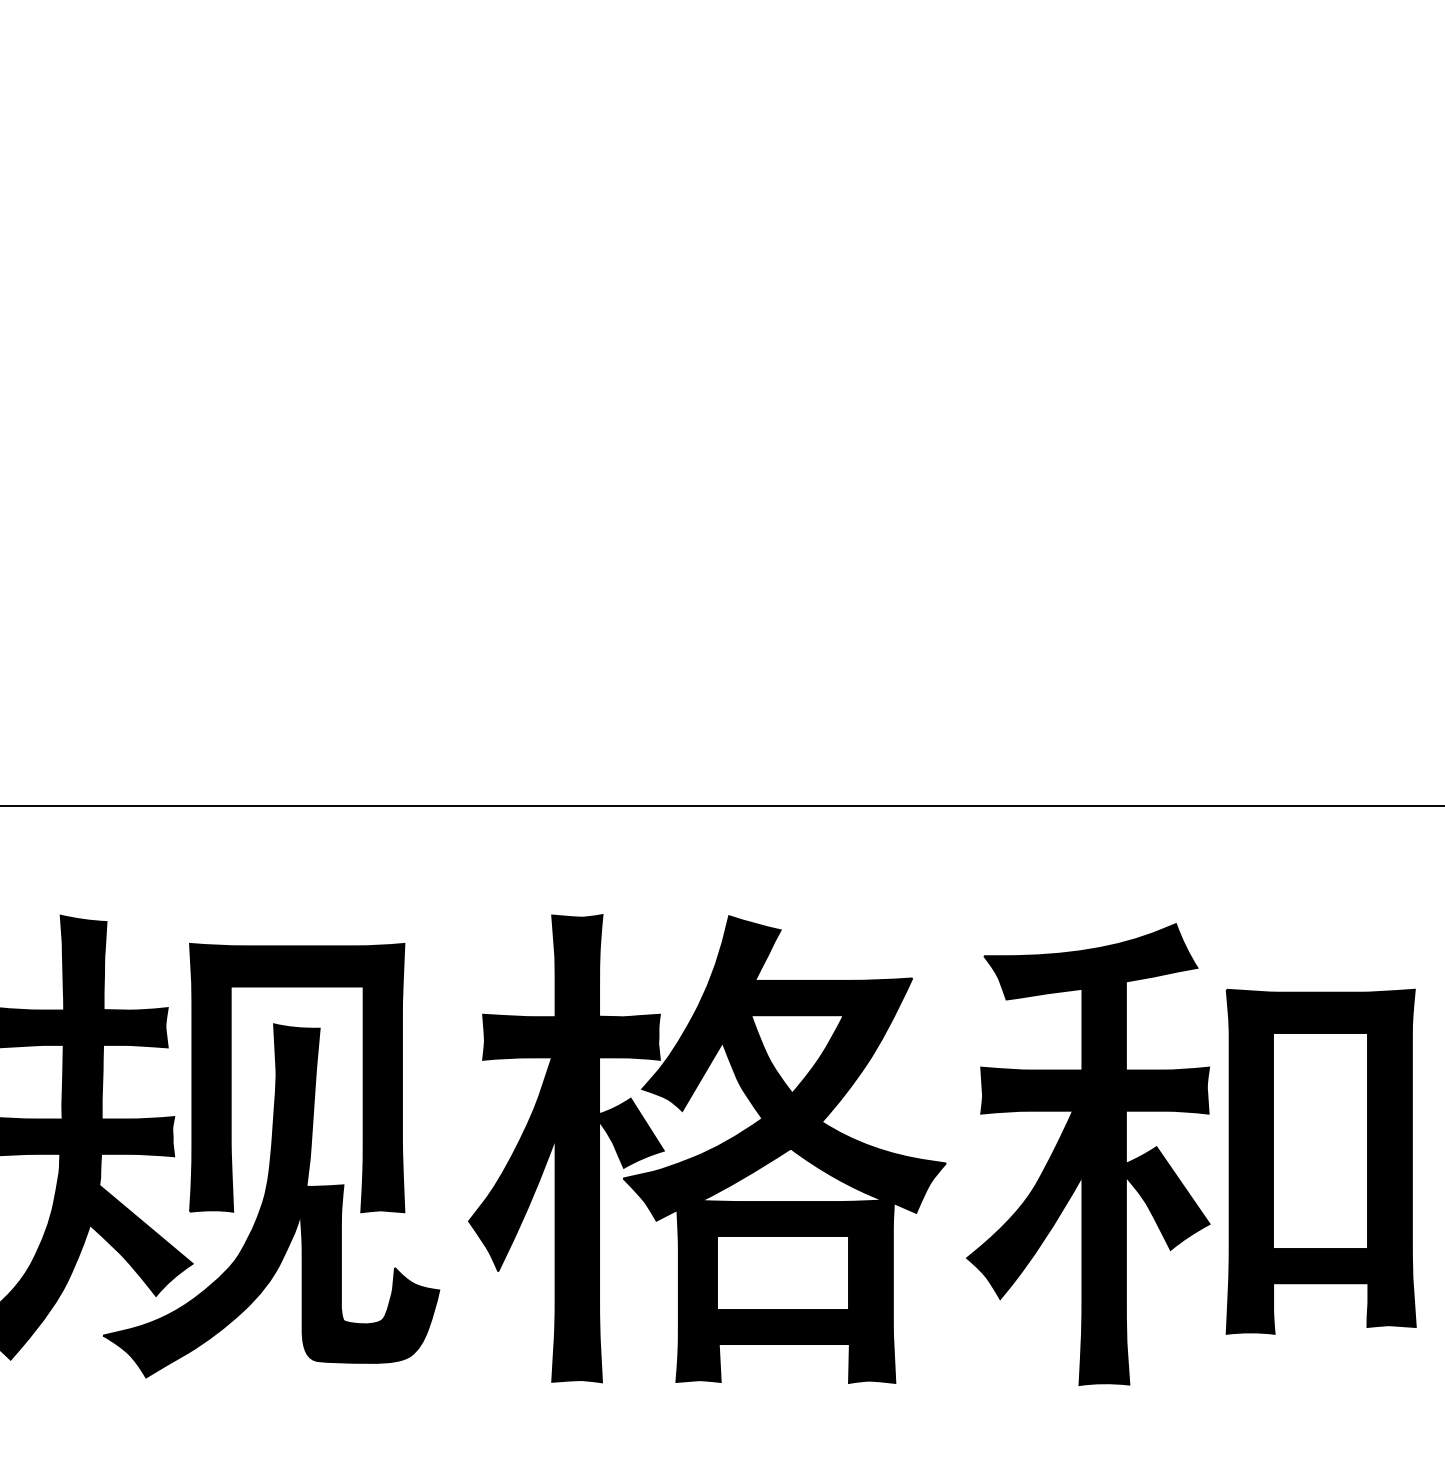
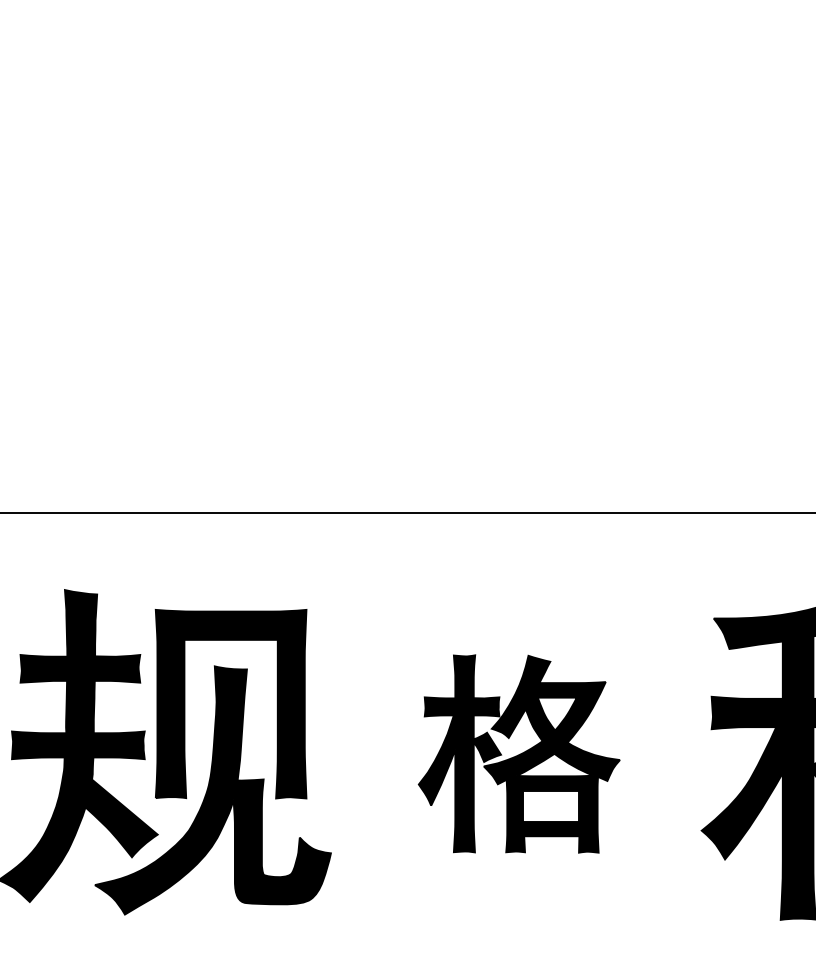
part: (707, 1148) -> (519, 753), size x0.6

